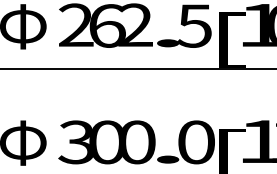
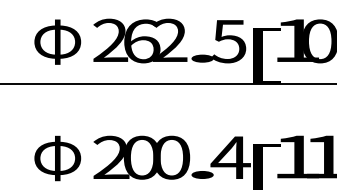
text: (76, 142) -> (110, 157), 3 -> 2
text: (196, 142) -> (230, 157), 0 -> 4

